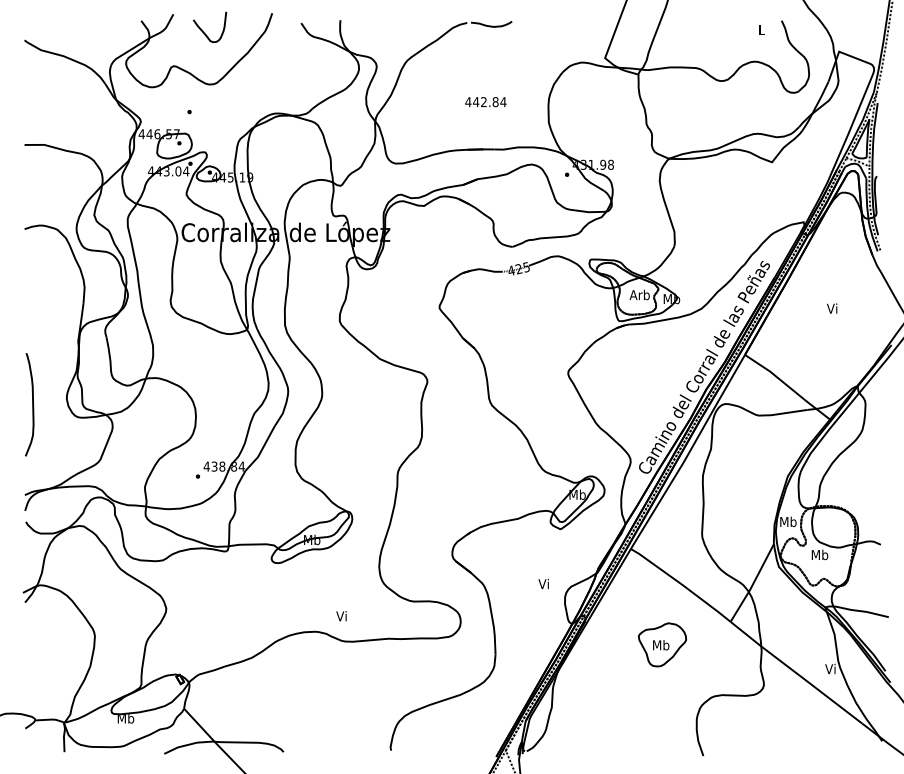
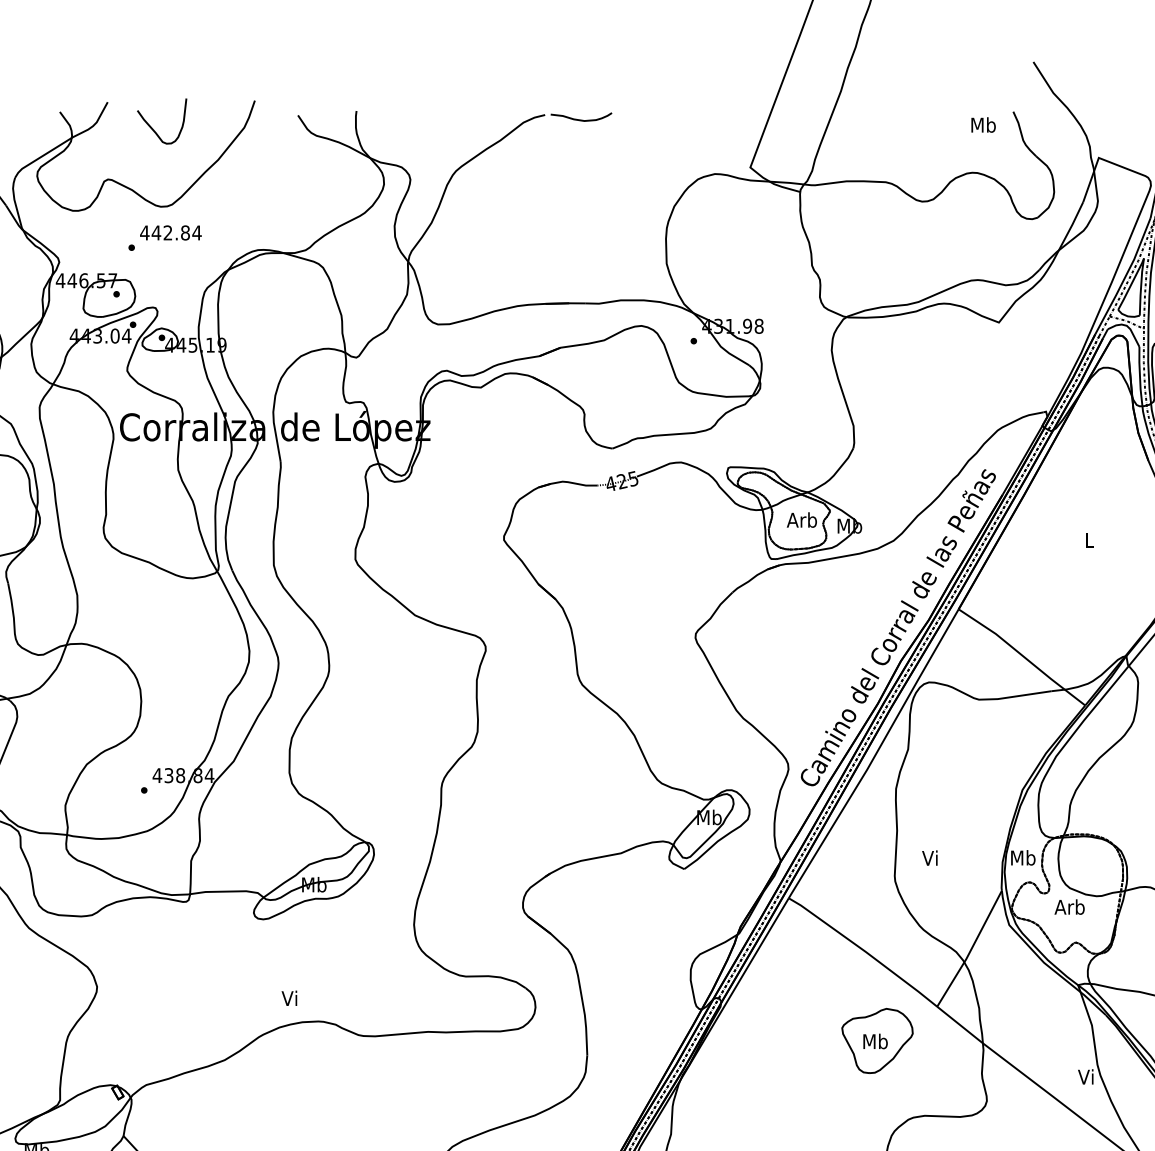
text: (761, 29) -> (983, 124), L -> Mb
text: (485, 102) -> (170, 233), moved
text: (832, 308) -> (1088, 540), Vi -> L
text: (819, 554) -> (1069, 906), Mb -> Arb
text: (543, 583) -> (929, 857), moved
text: (341, 616) -> (289, 998), moved
part: (661, 644) -> (876, 1040), moved

